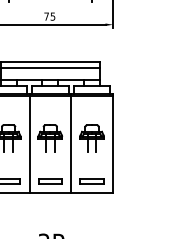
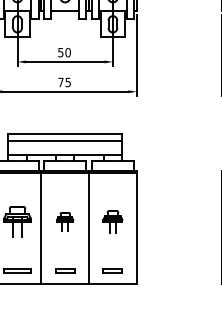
part: (49, 138) -> (64, 221), size x0.6
part: (91, 138) -> (112, 221), size x0.7
part: (50, 181) -> (65, 270), size x0.7
part: (91, 181) -> (112, 270), size x0.7

